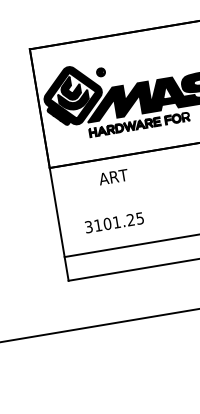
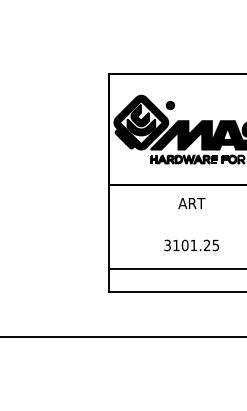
text: (113, 177) -> (191, 203), moved
text: (114, 222) -> (191, 245), moved

